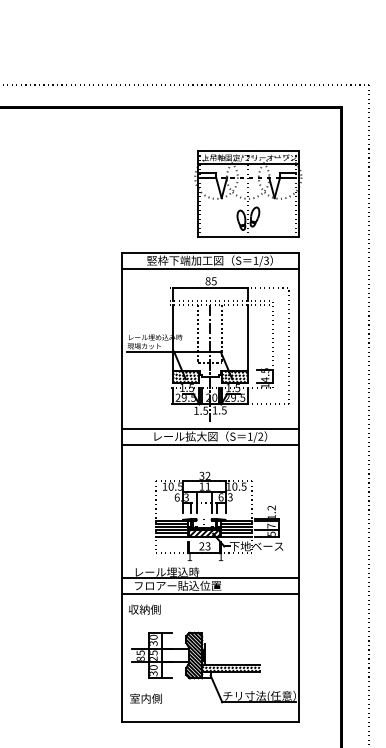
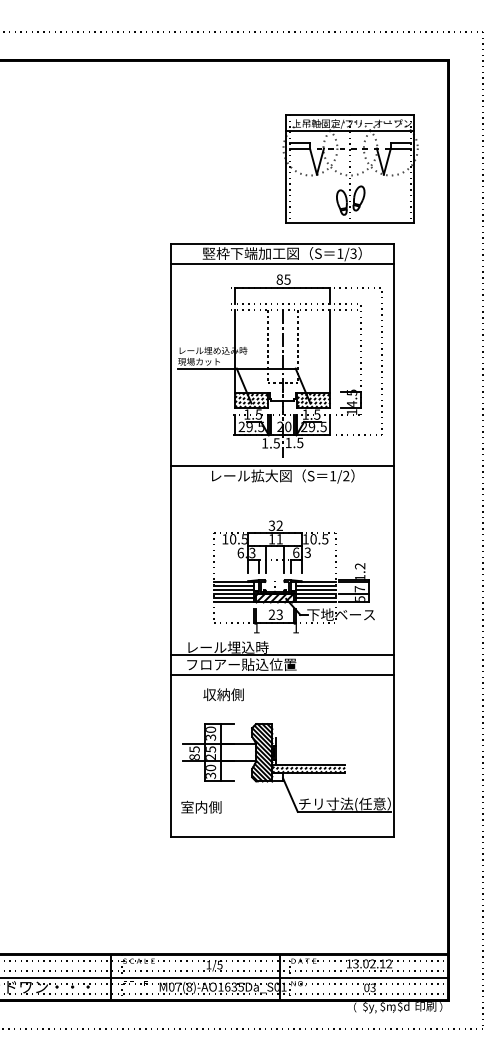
part: (248, 193) -> (350, 168), moved
line: (210, 444) -> (282, 486), removed
text: (144, 609) -> (223, 694), moved

